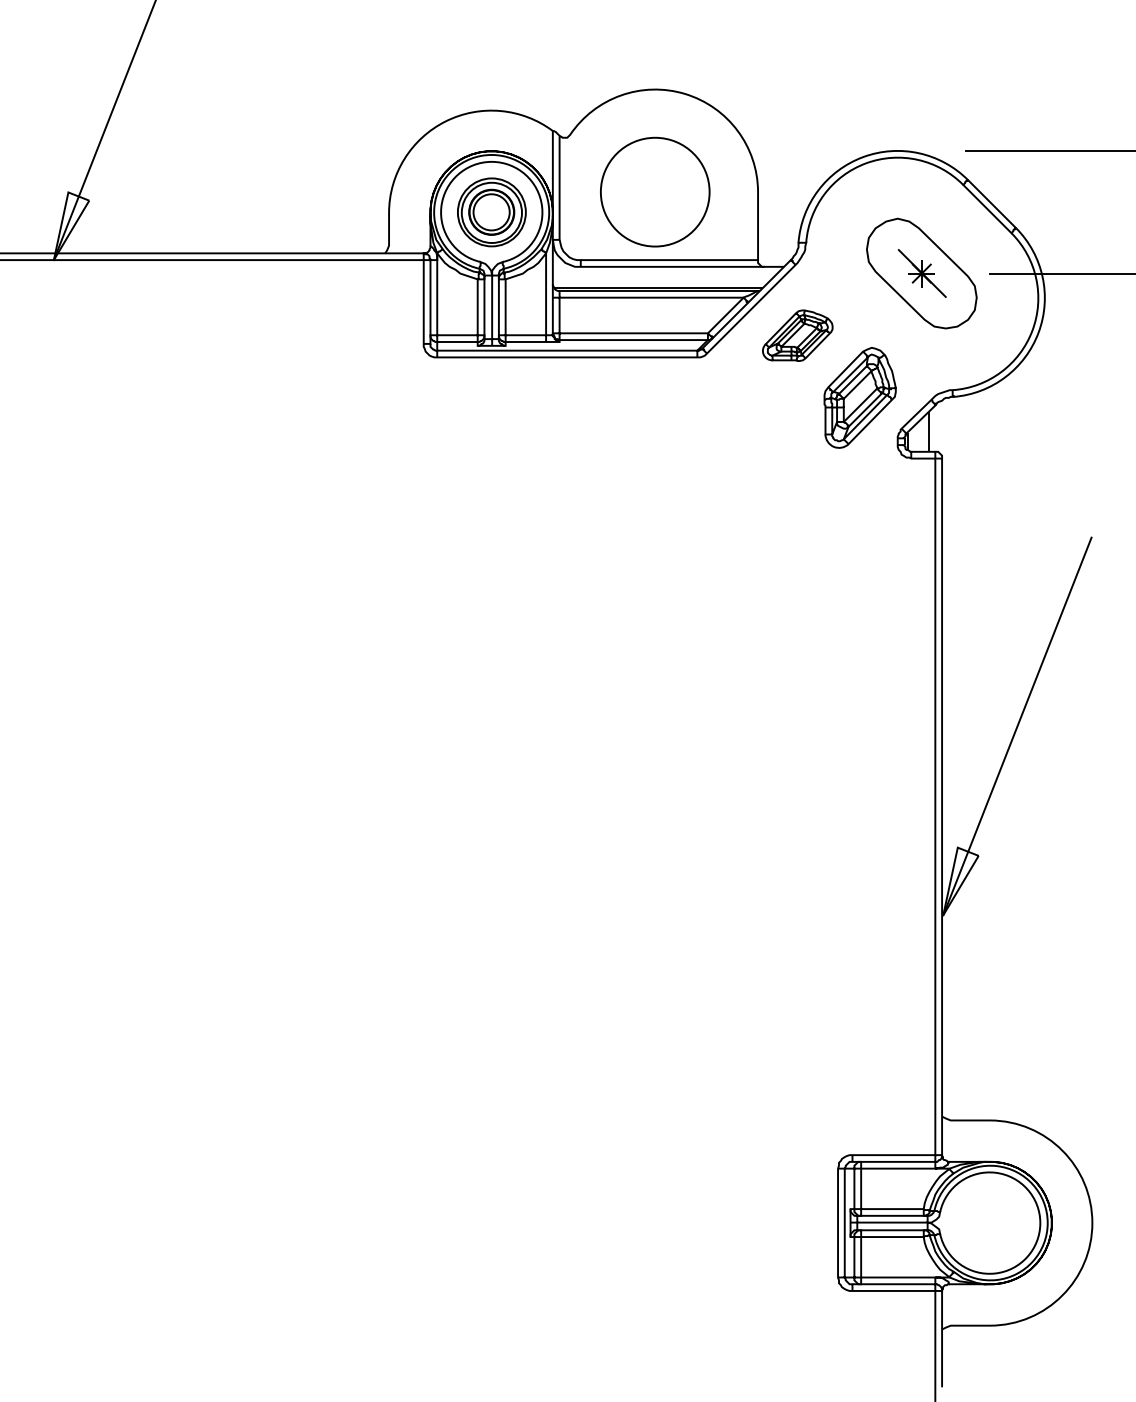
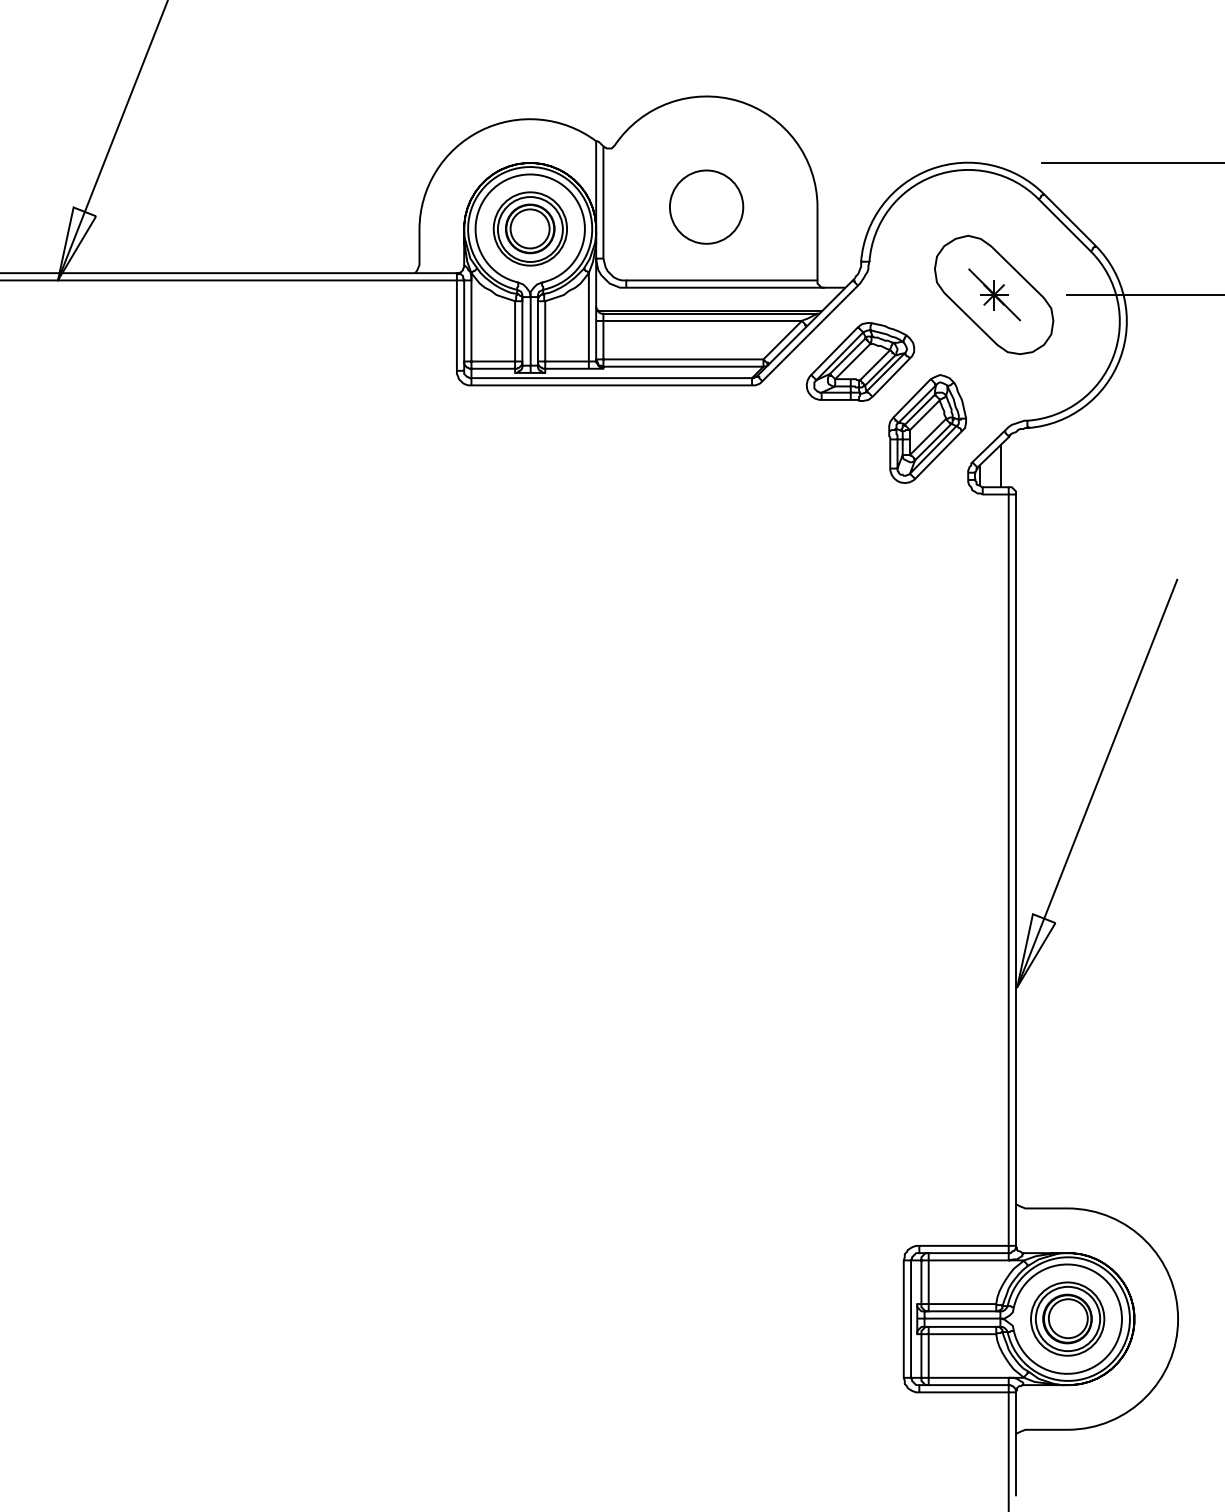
circle: (655, 191) -> (706, 206), size x0.62
part: (796, 335) -> (859, 361), size x1.43
part: (989, 1222) -> (1067, 1318), added

